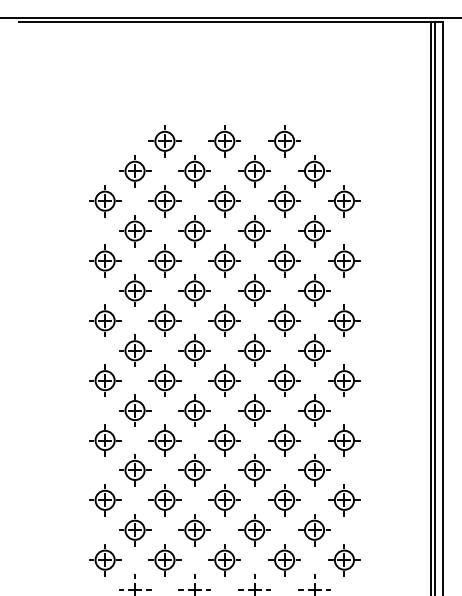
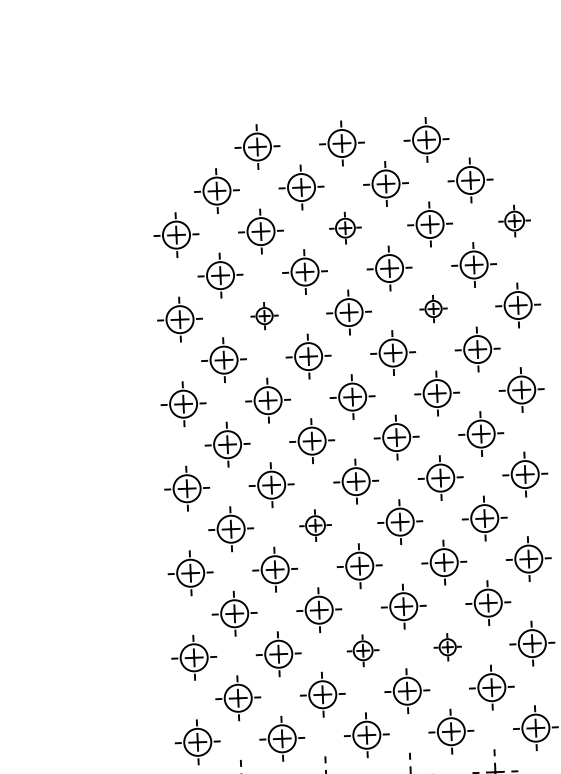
part: (224, 201) -> (345, 228), size x0.7
part: (344, 201) -> (514, 221), size x0.7
part: (164, 260) -> (263, 315), size x0.6
part: (284, 260) -> (433, 308), size x0.6
part: (194, 410) -> (315, 525), size x0.7
part: (224, 500) -> (362, 650), size x0.7
part: (284, 500) -> (447, 647), size x0.6

